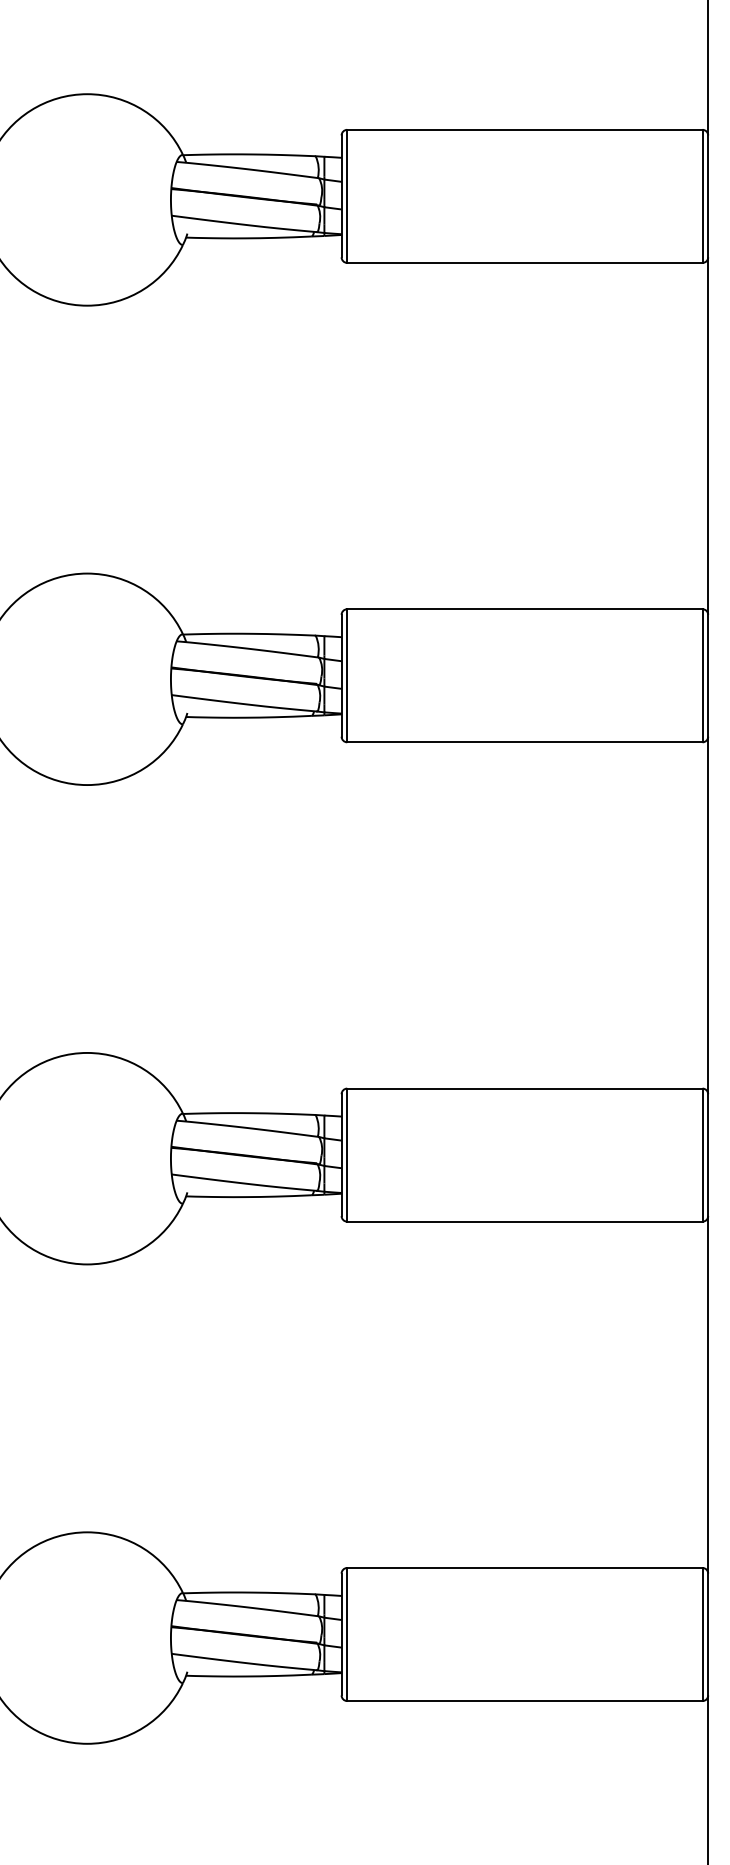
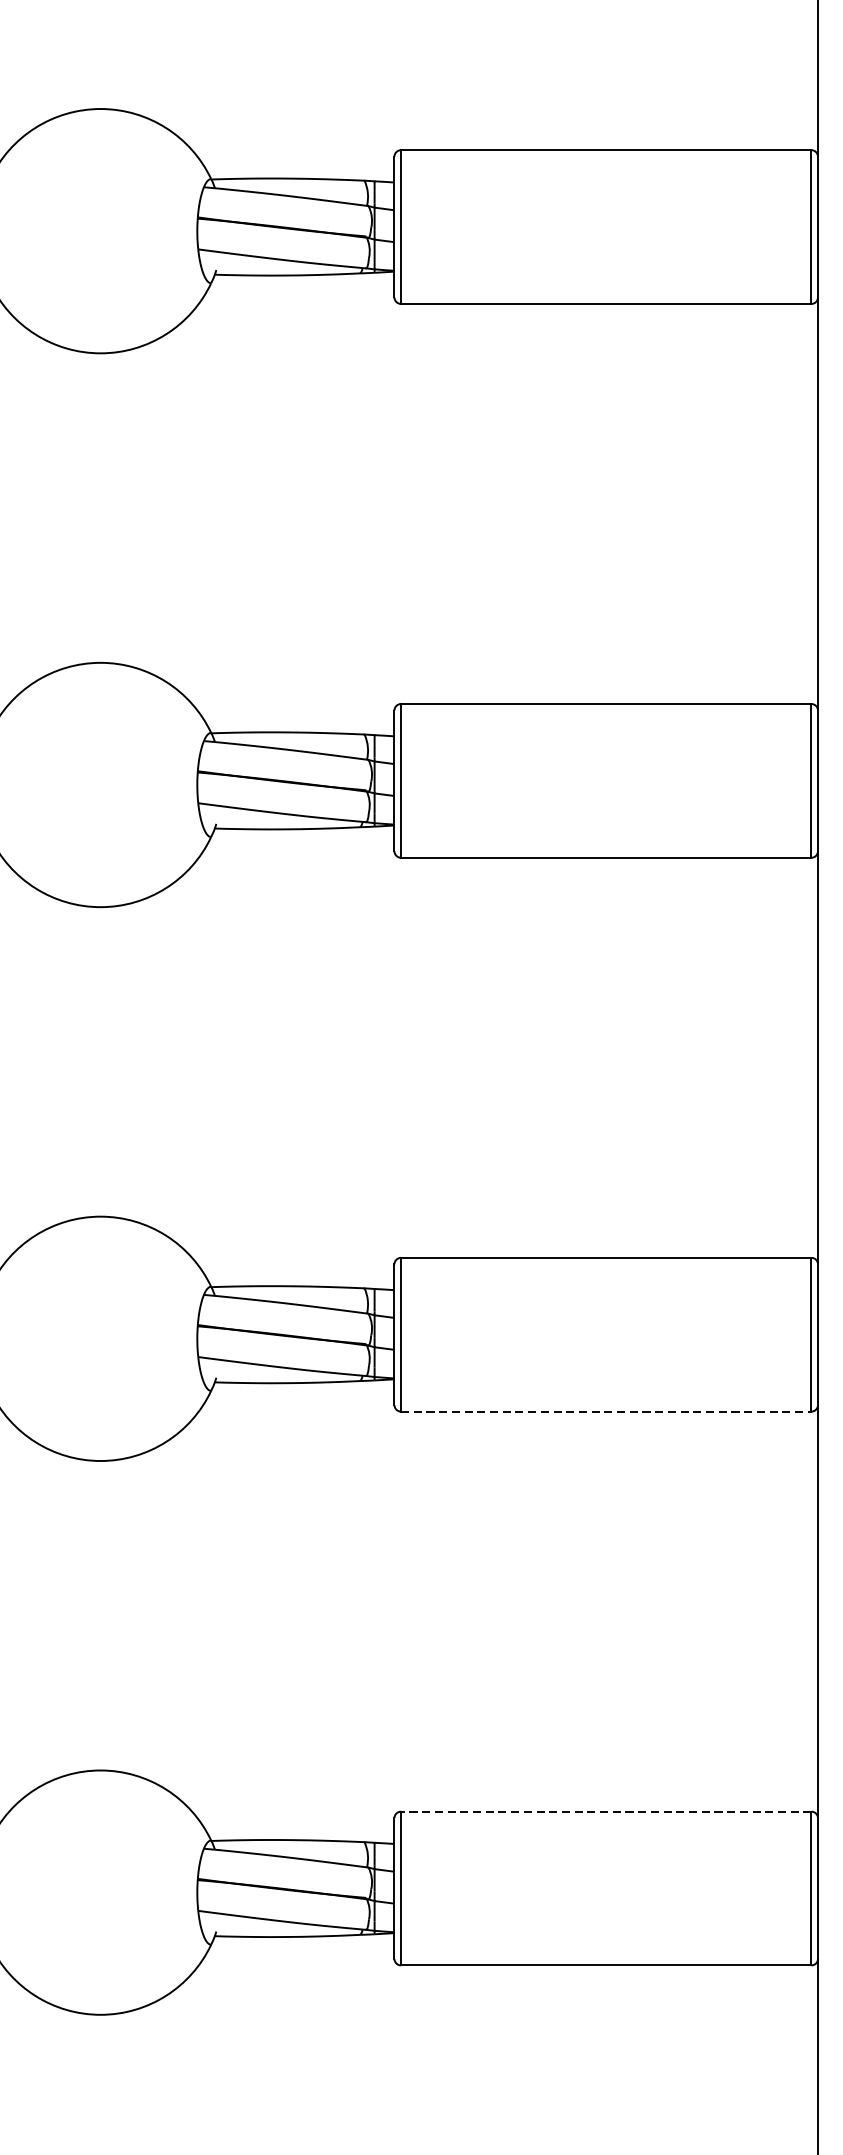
line: (524, 1221) -> (605, 1411), solid -> dashed
line: (524, 1567) -> (605, 1811), solid -> dashed

